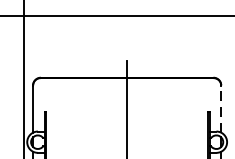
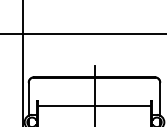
line: (221, 108) -> (160, 98), dashed -> solid
line: (127, 119) -> (94, 106), added

